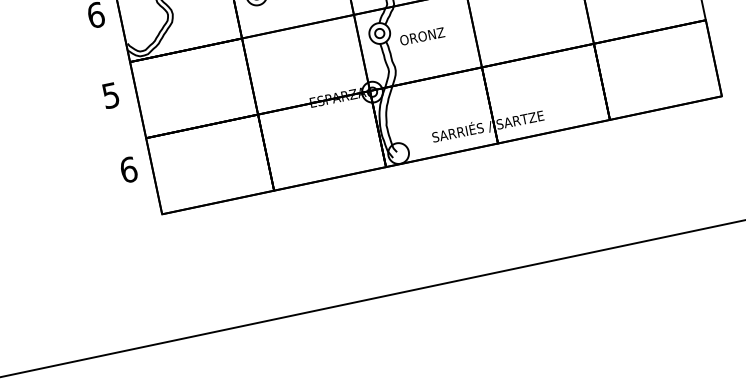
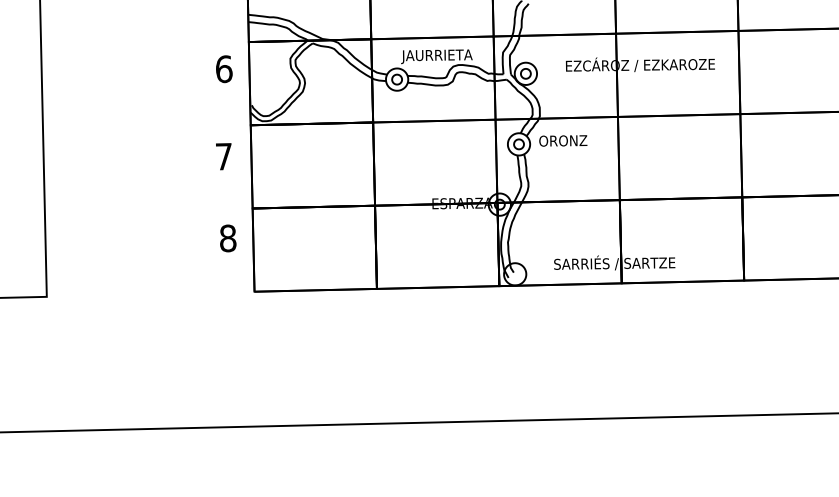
text: (422, 36) -> (563, 140), moved
text: (110, 95) -> (223, 156), 5 -> 7
text: (129, 169) -> (228, 238), 6 -> 8

